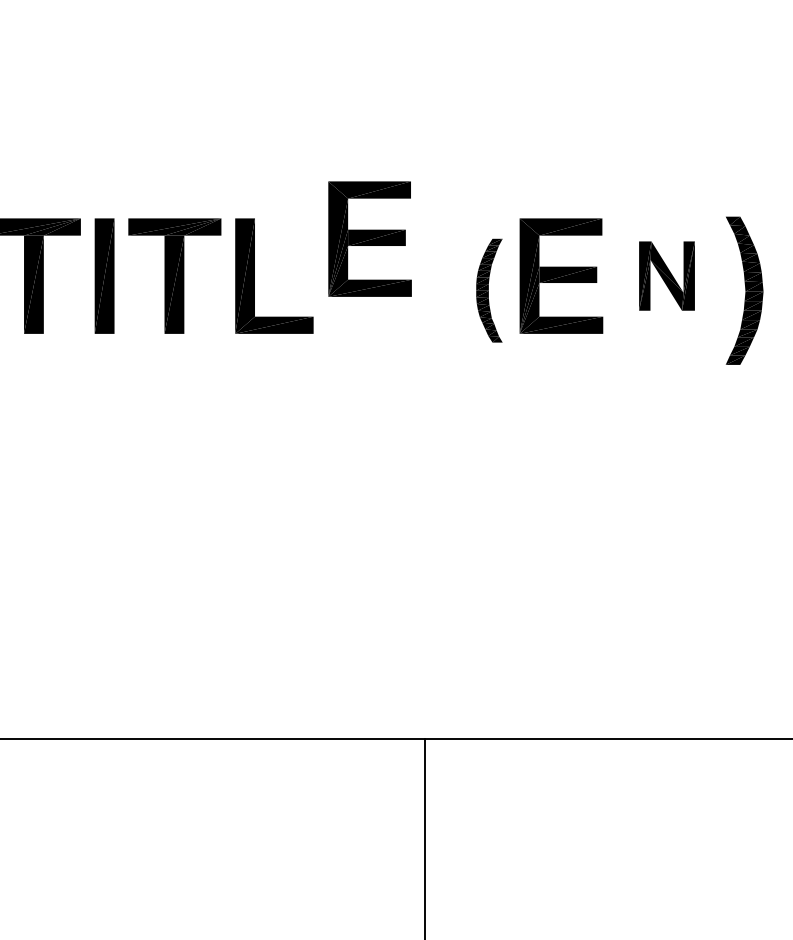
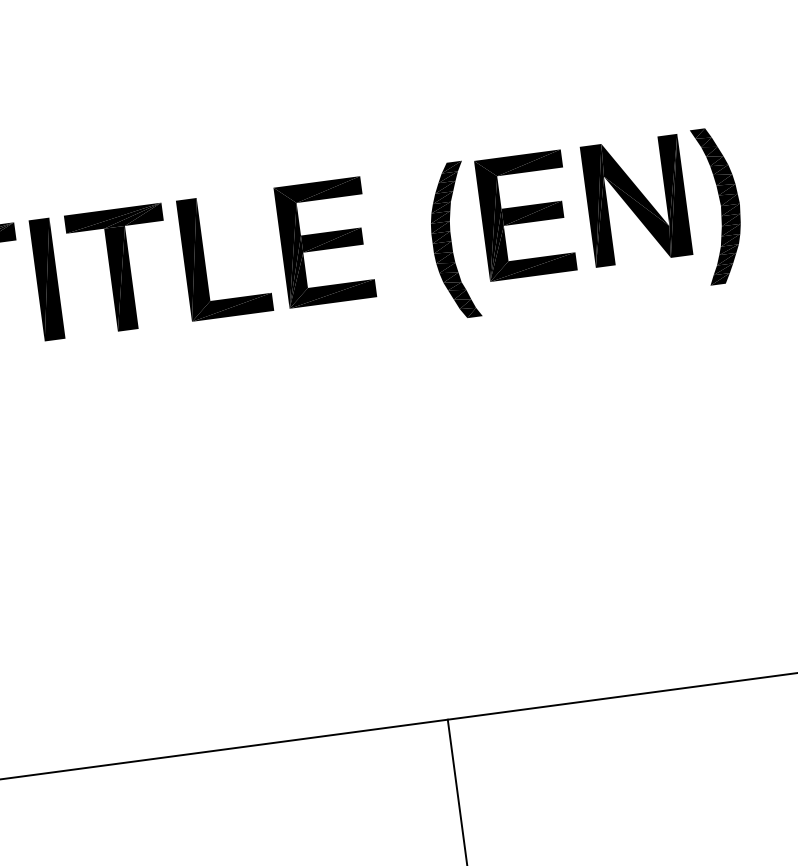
part: (369, 238) -> (324, 241), moved
part: (666, 275) -> (635, 200), size x1.67
part: (489, 290) -> (452, 240), size x1.43

